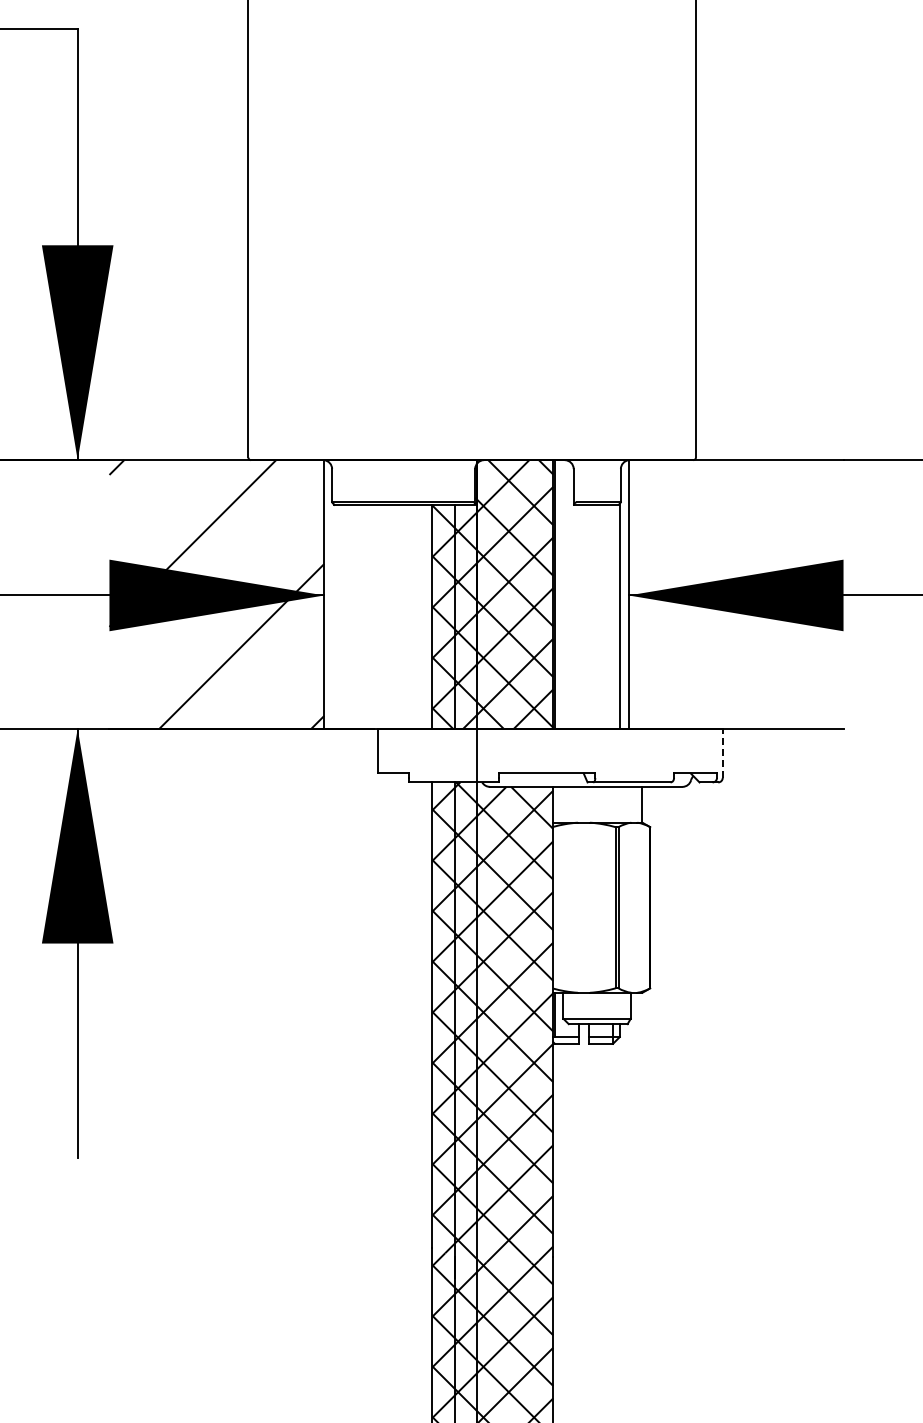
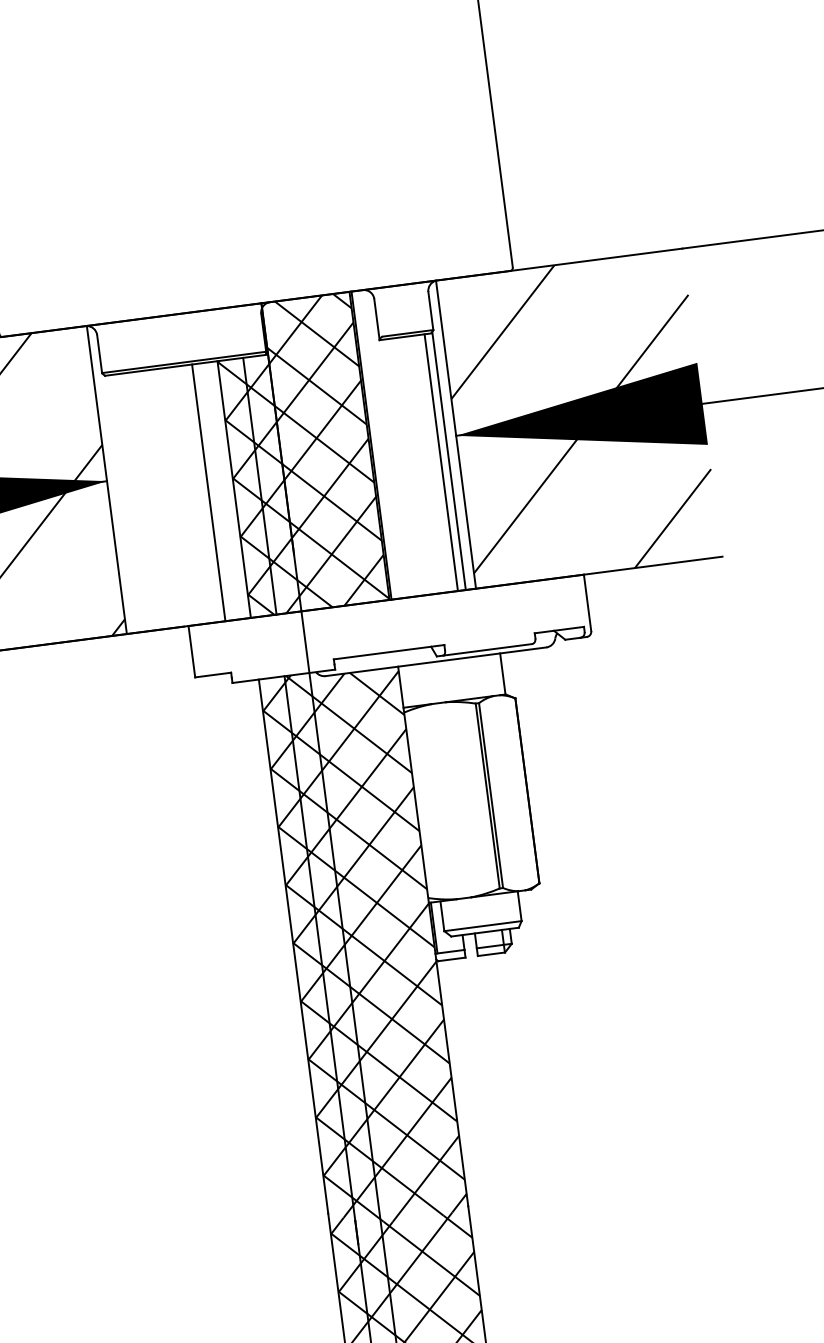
hatch: (735, 594) -> (578, 418), added
line: (410, 616) -> (209, 492), added
line: (612, 616) -> (440, 462), added
line: (722, 753) -> (587, 603), dashed -> solid

